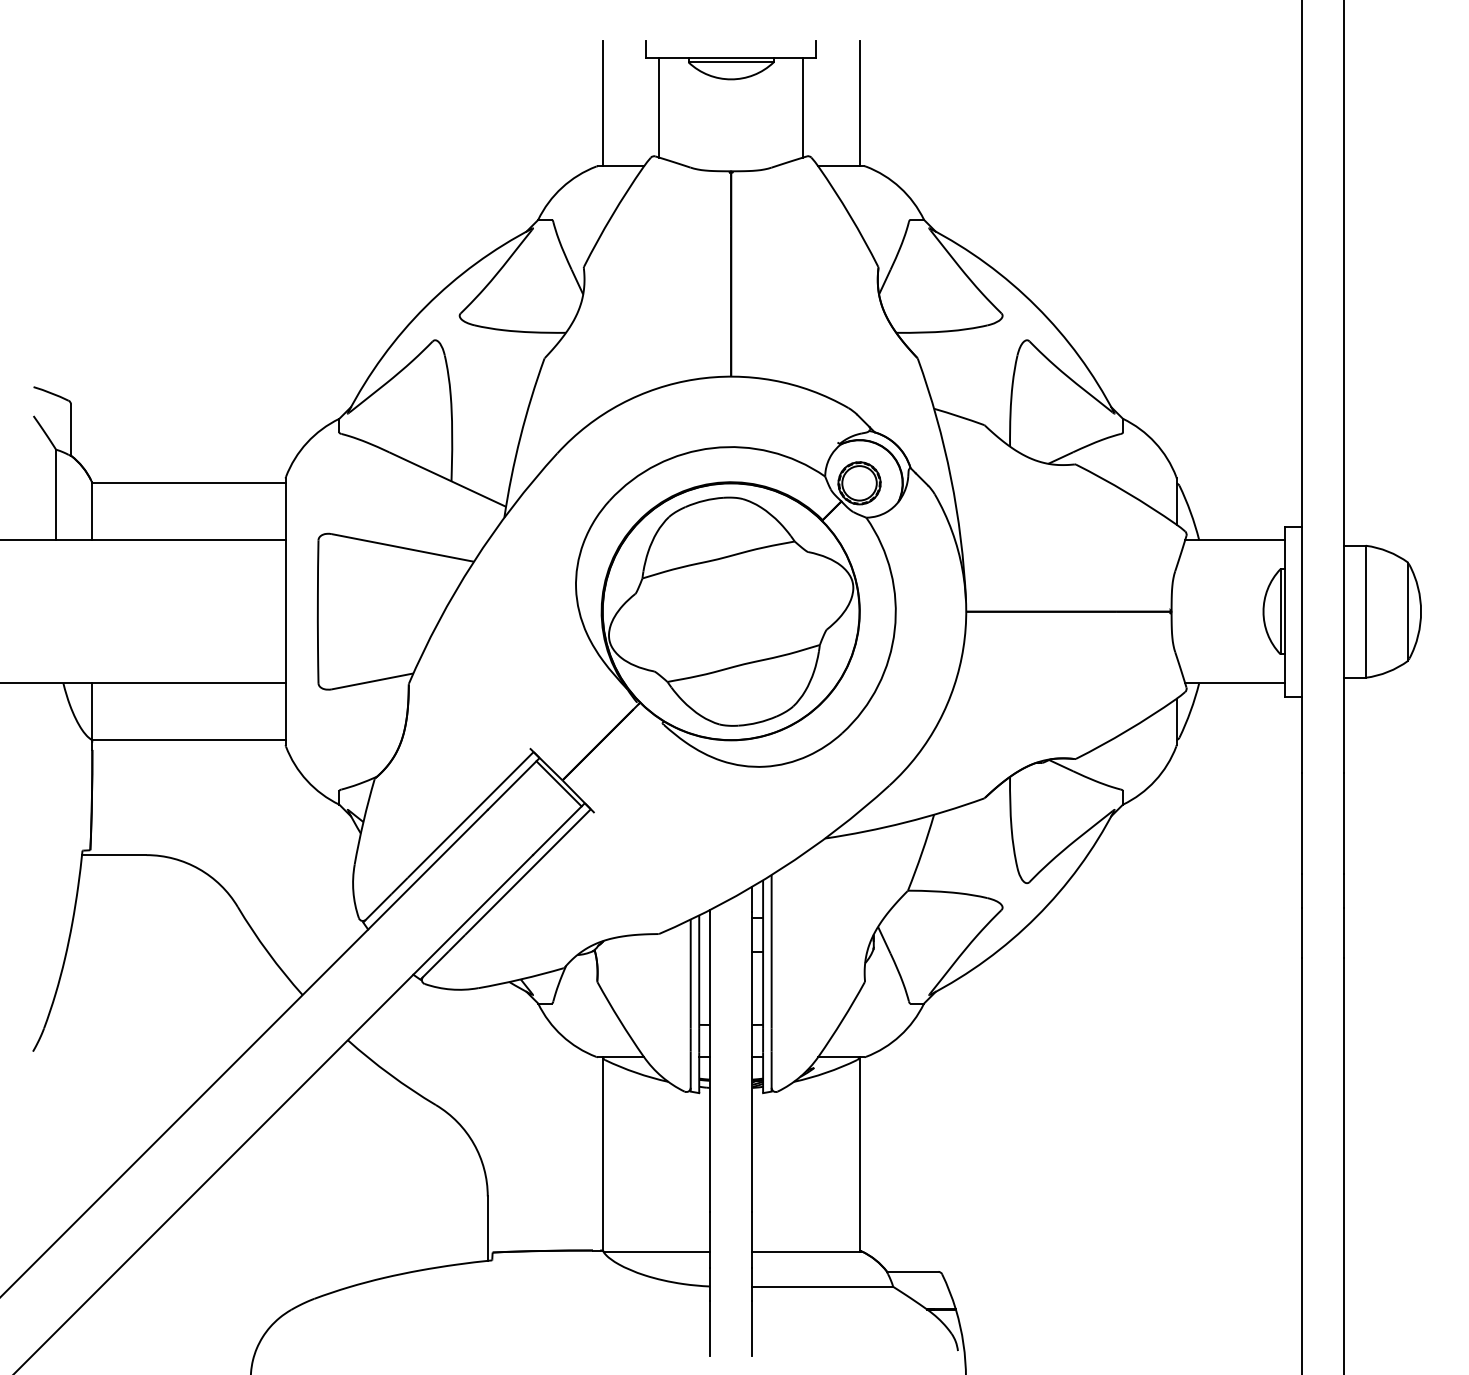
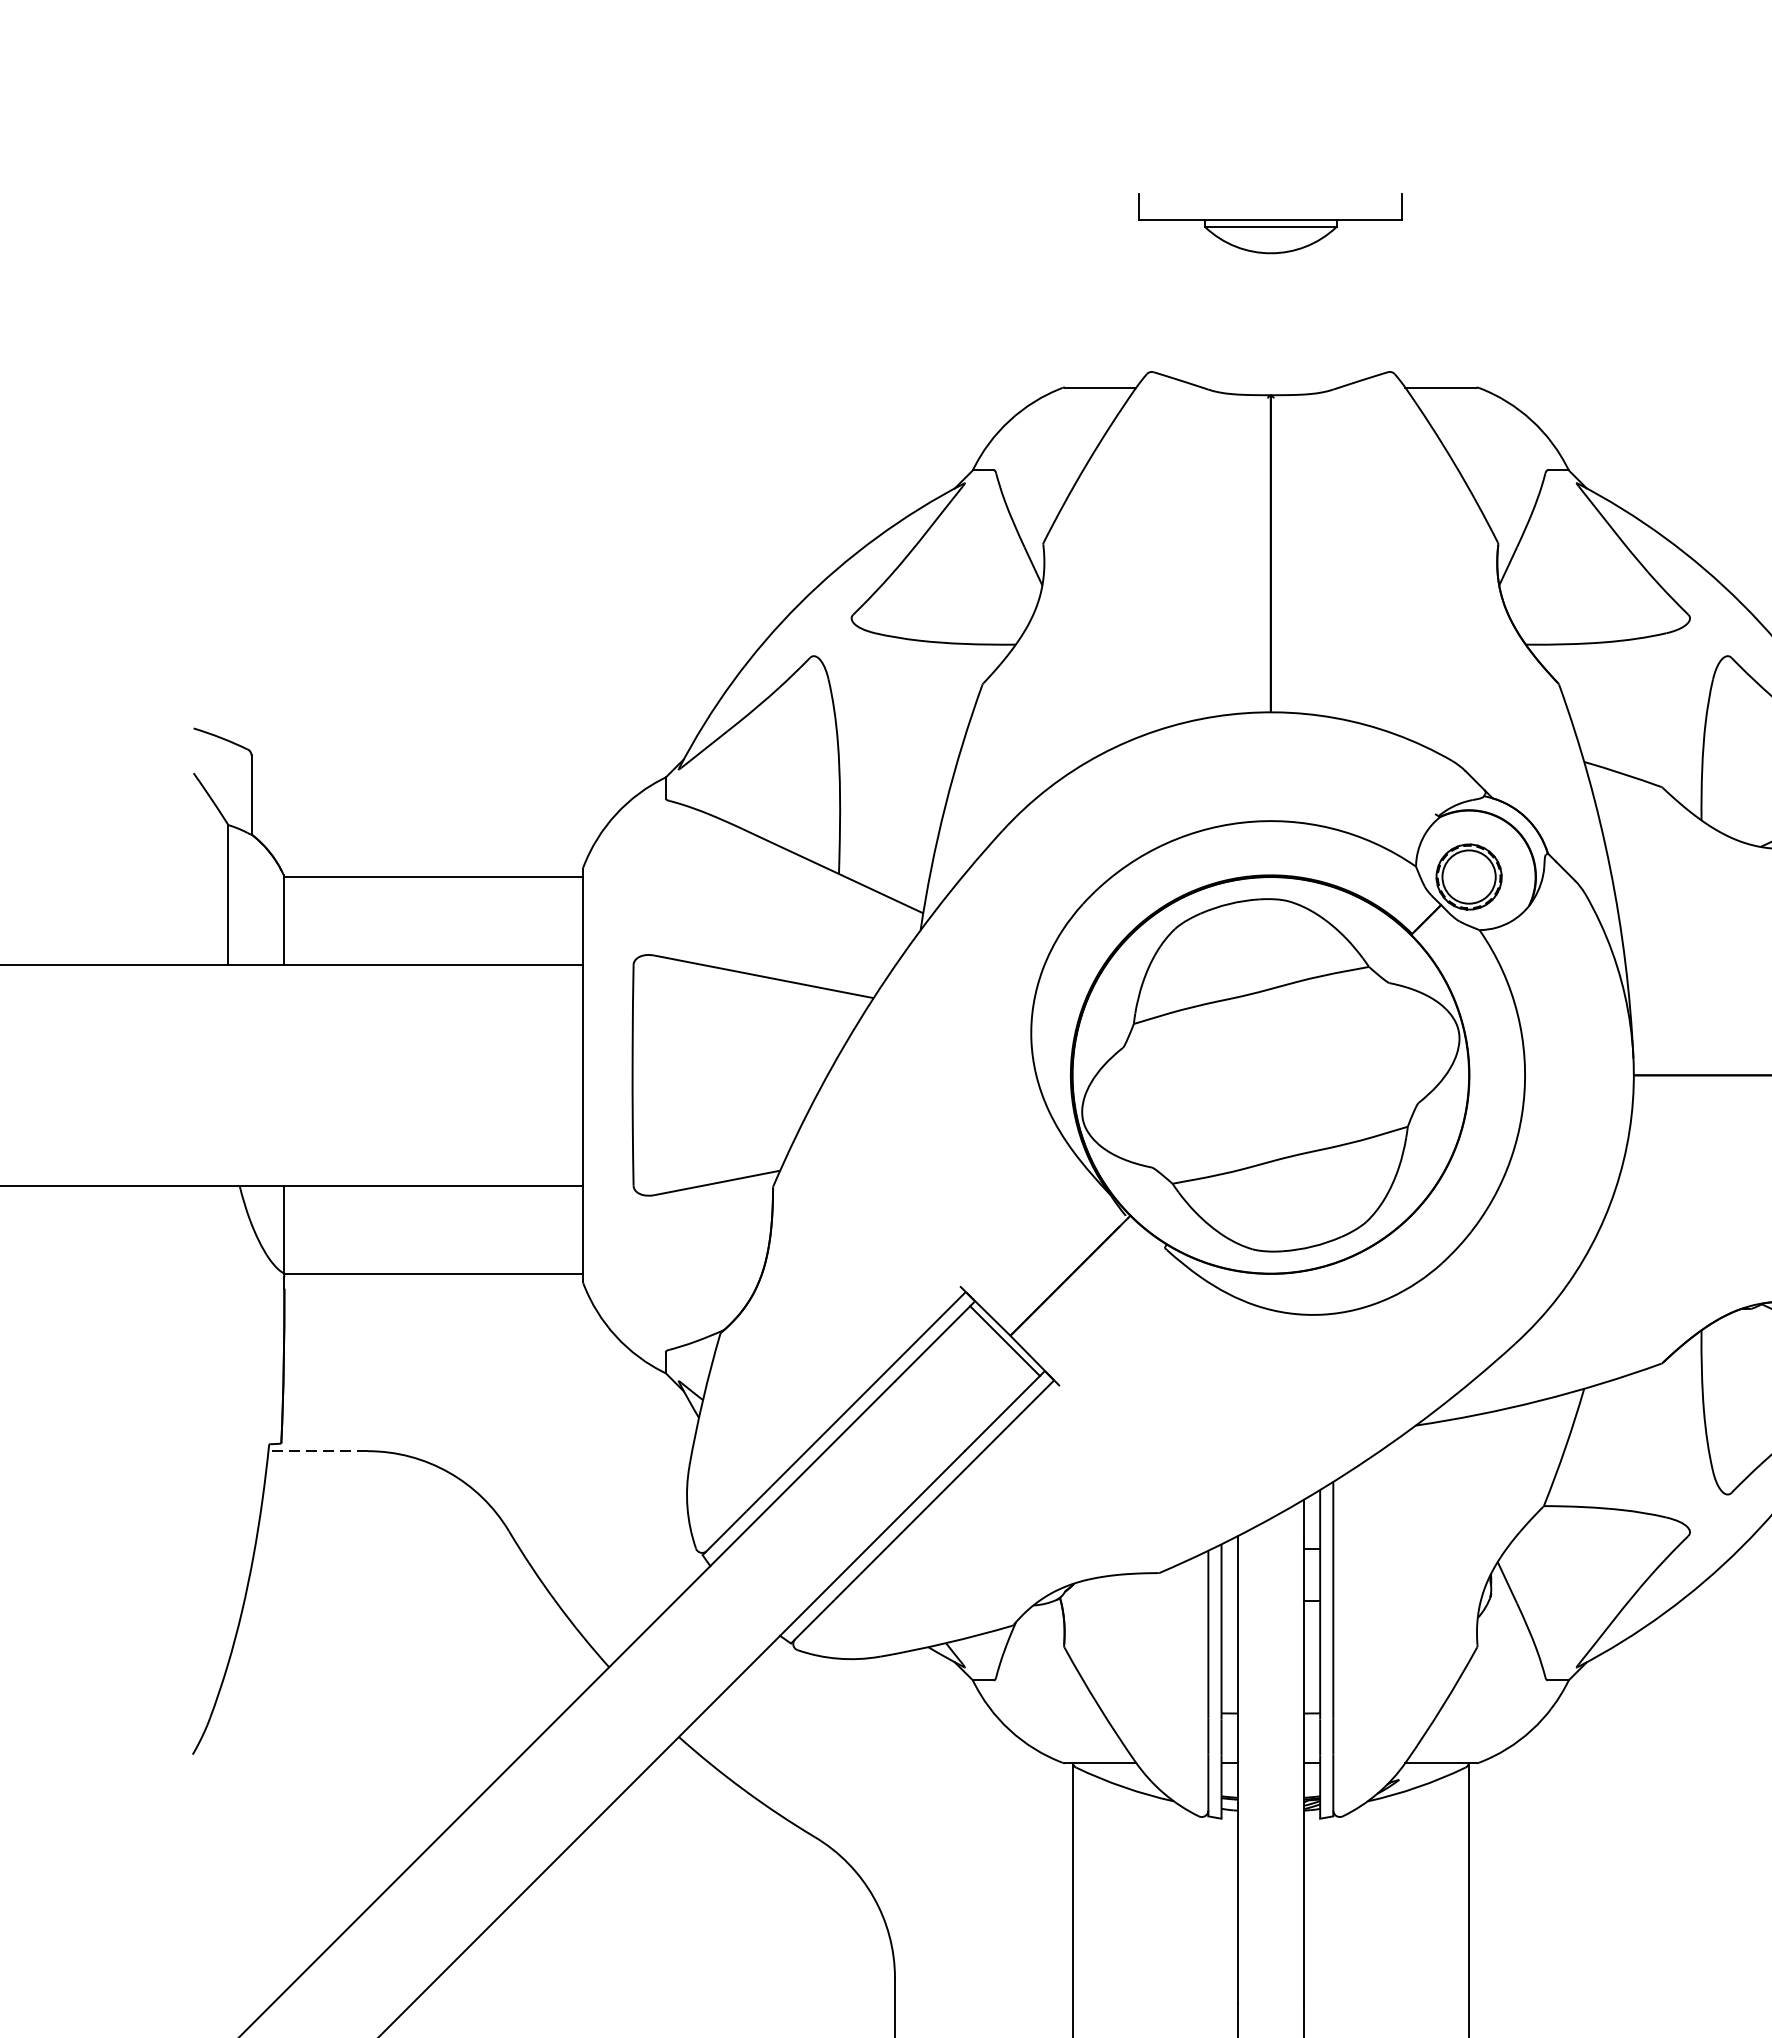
line: (602, 103) -> (1072, 290), removed
line: (859, 103) -> (1469, 290), removed
line: (659, 107) -> (1160, 296), removed
line: (802, 107) -> (1380, 296), removed
line: (113, 855) -> (317, 1451), solid -> dashed

